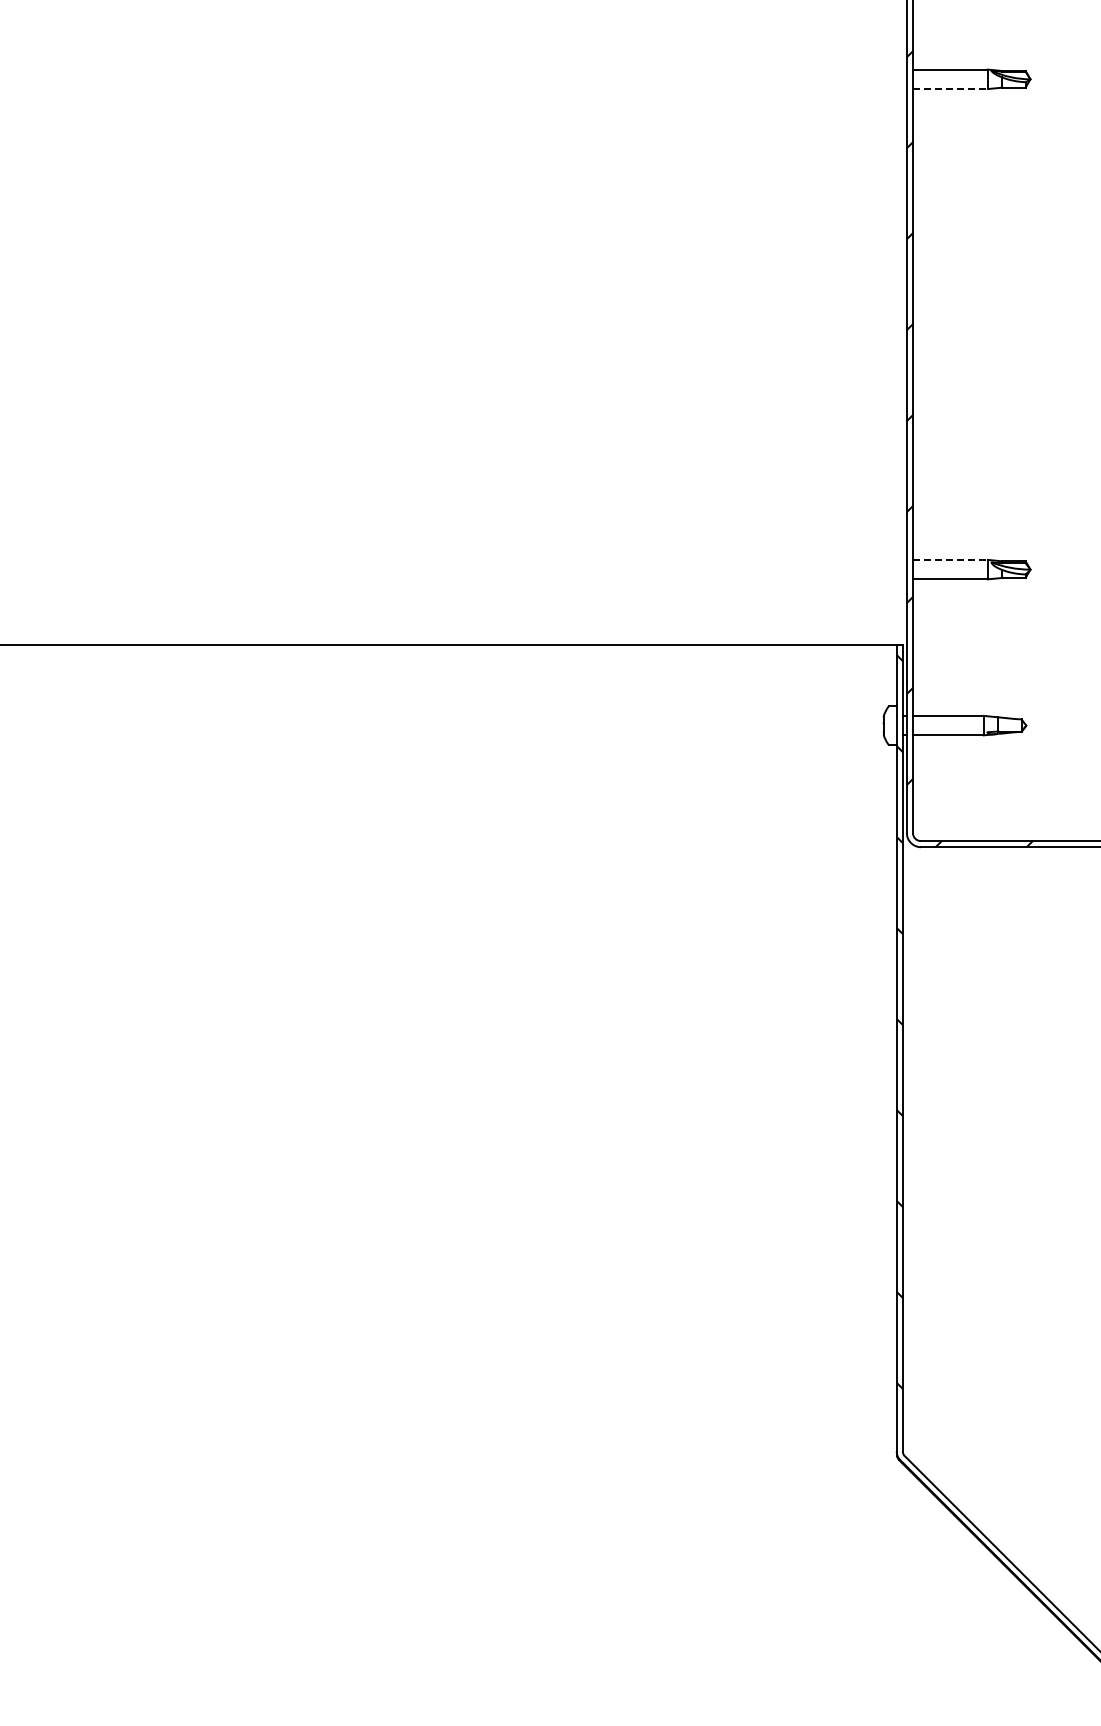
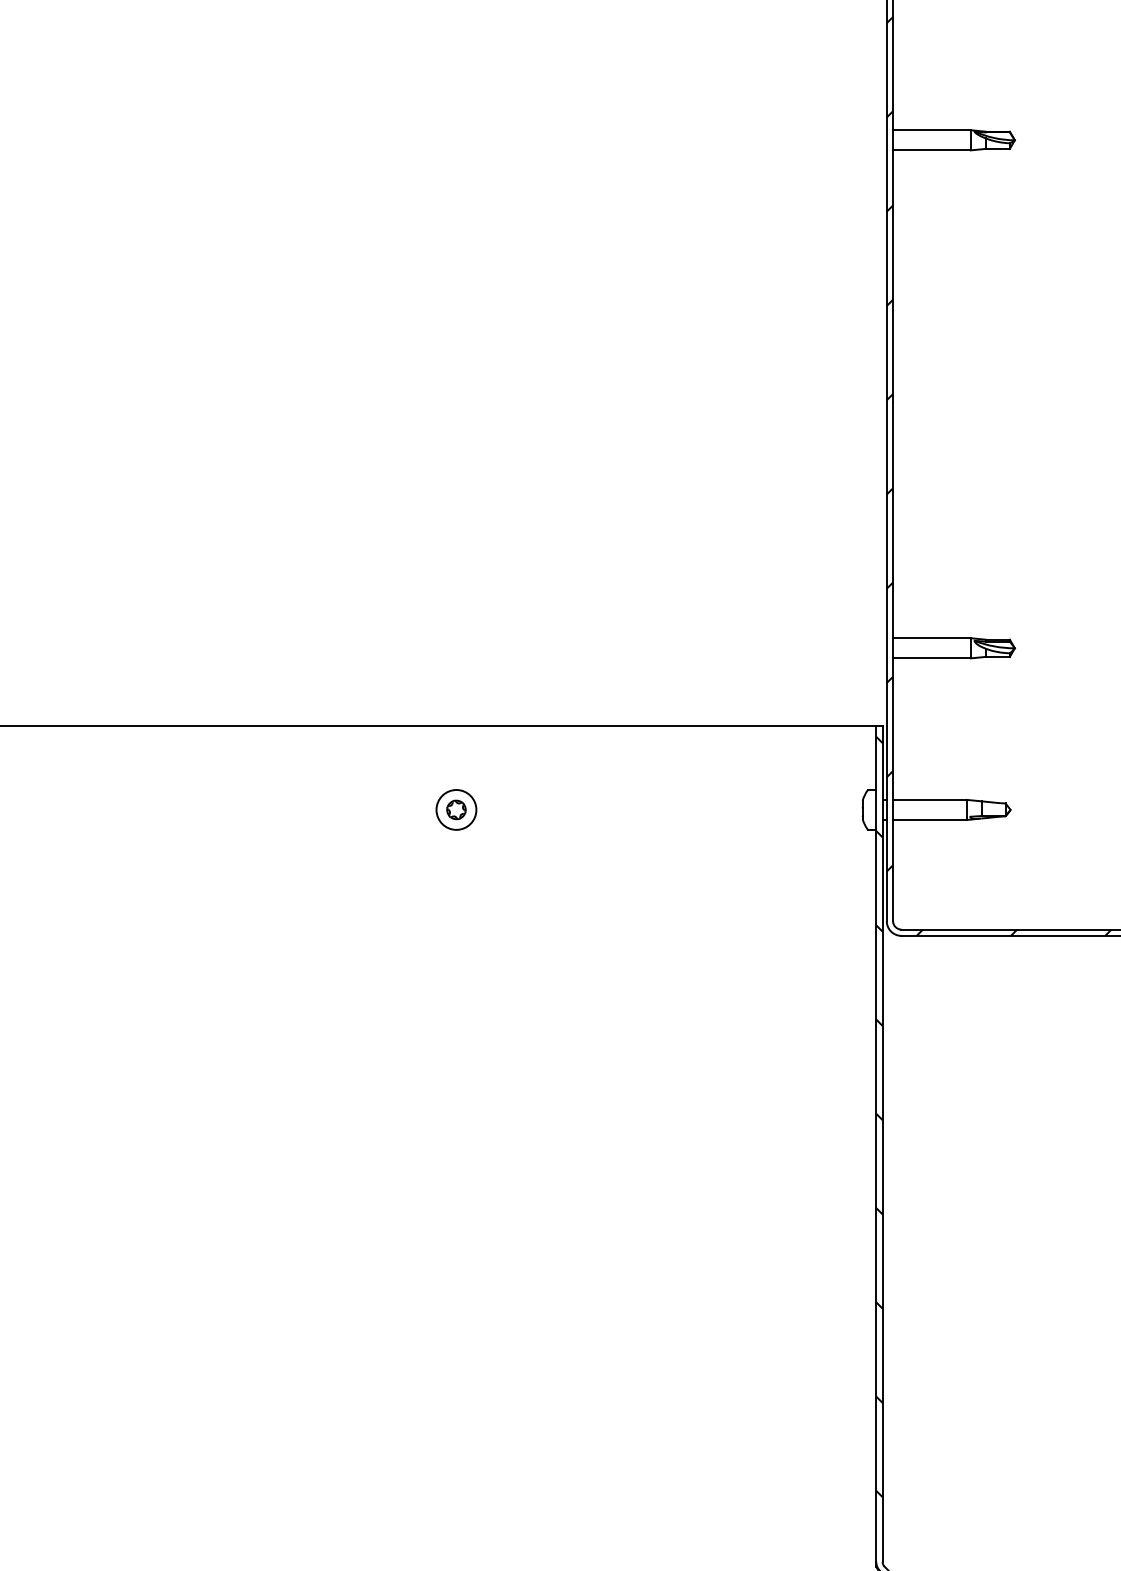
line: (950, 89) -> (932, 150), dashed -> solid
line: (950, 559) -> (932, 637), dashed -> solid
part: (491, 725) -> (456, 809), added

